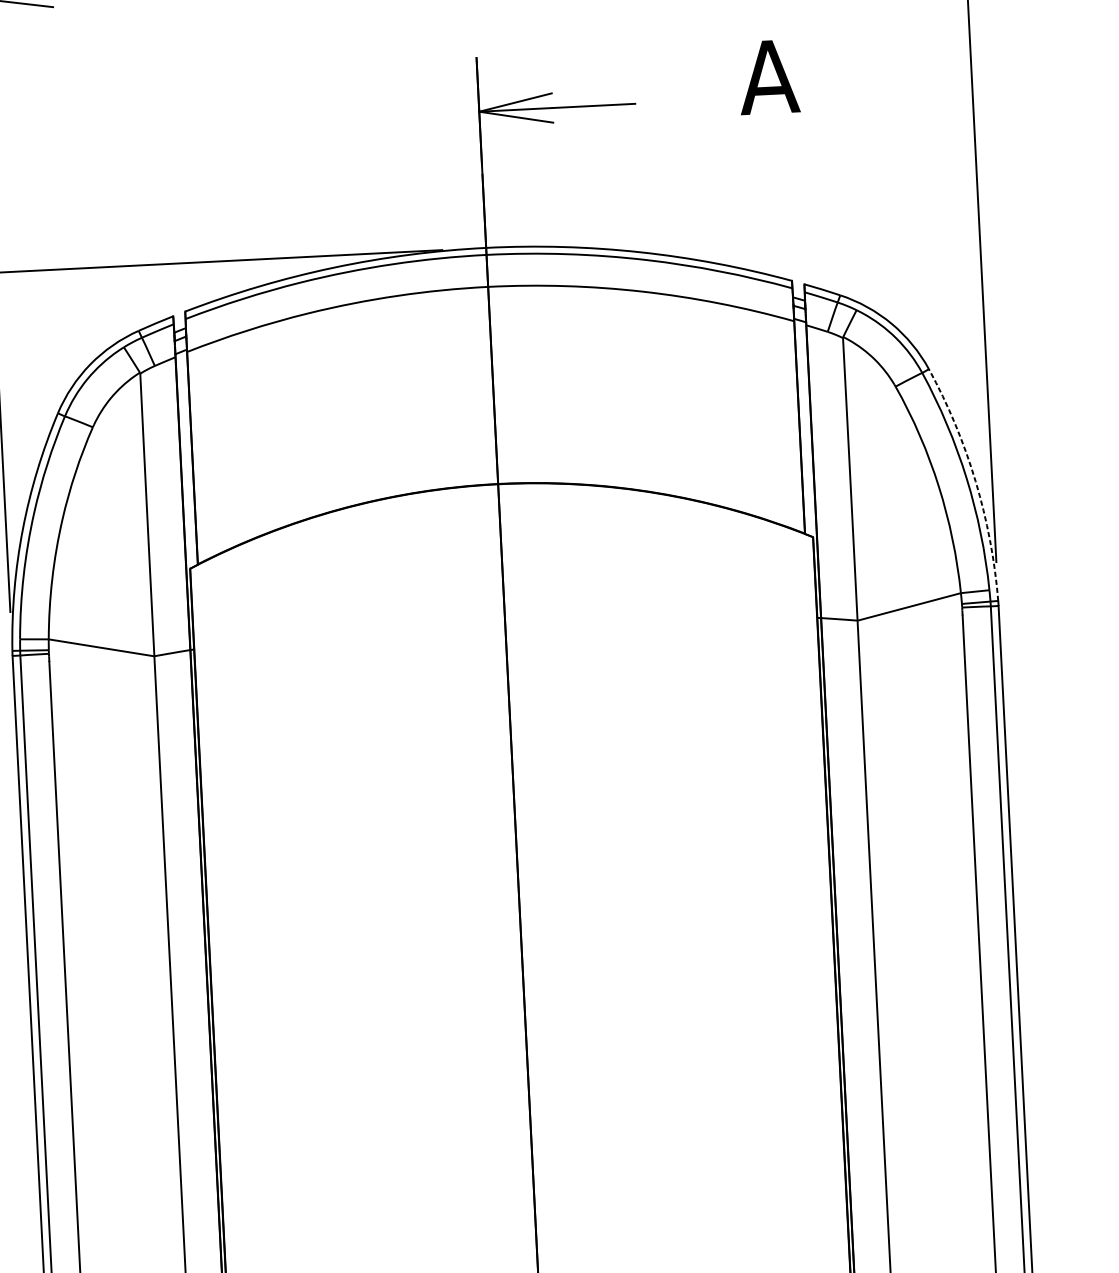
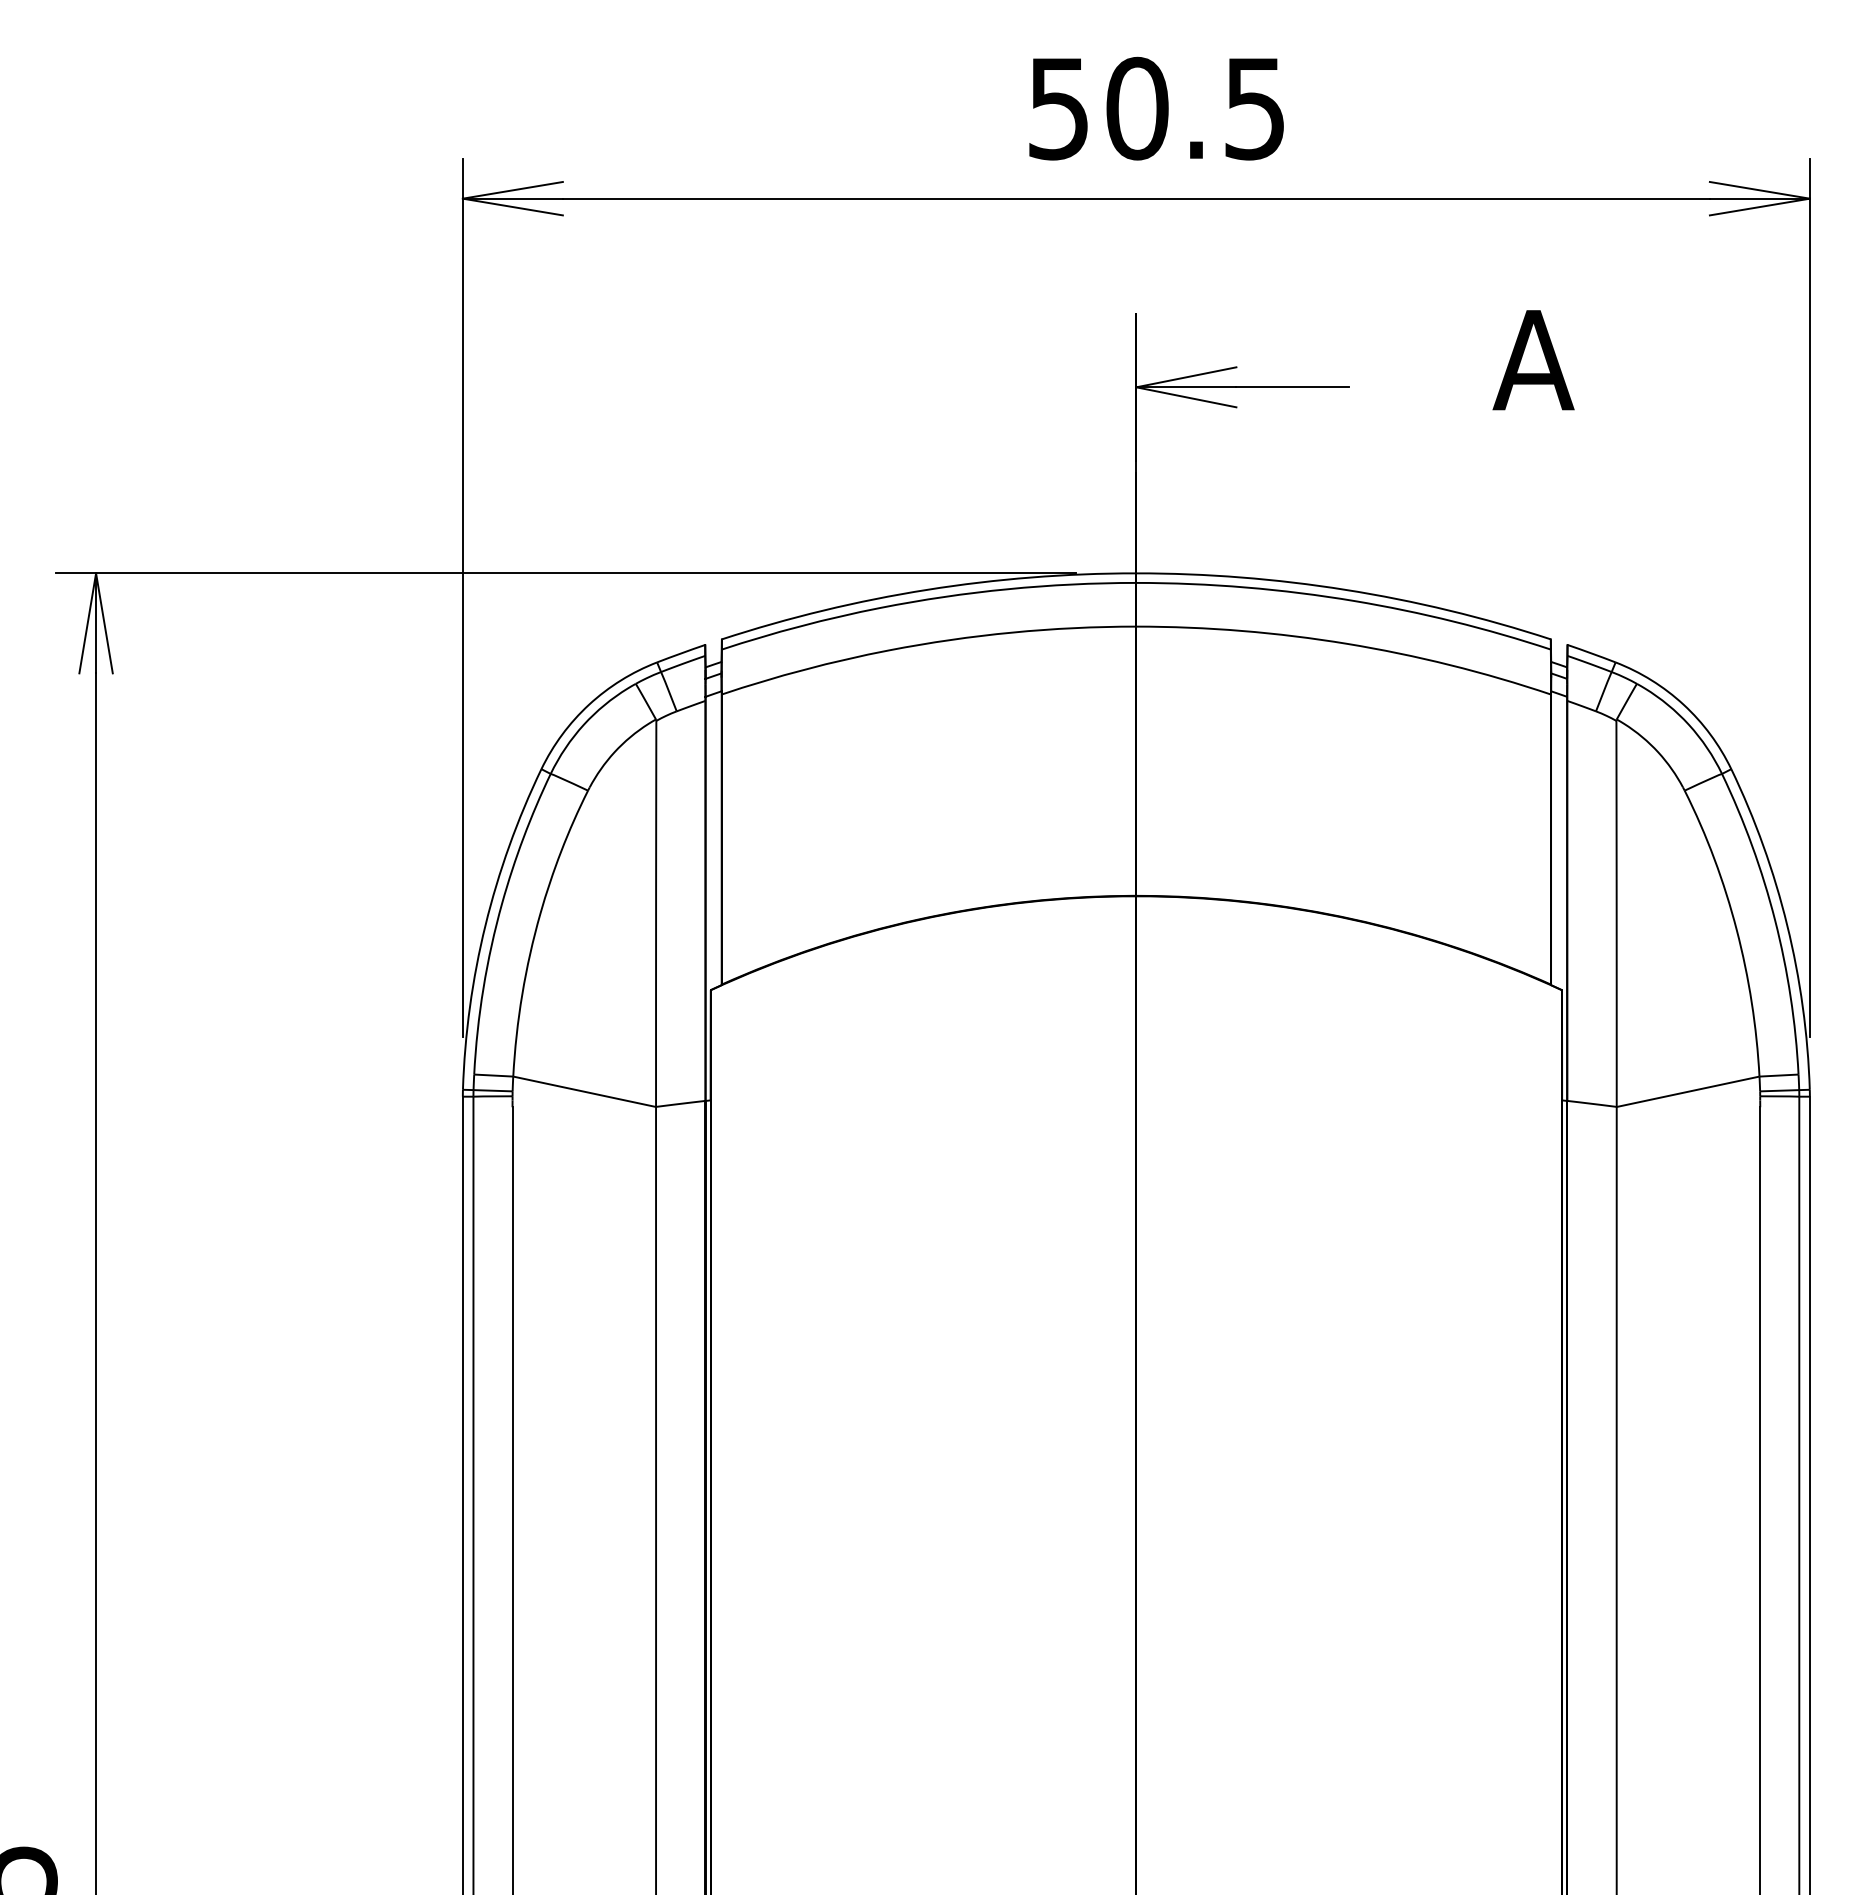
arc: (975, 481) -> (1787, 925), dashed -> solid

